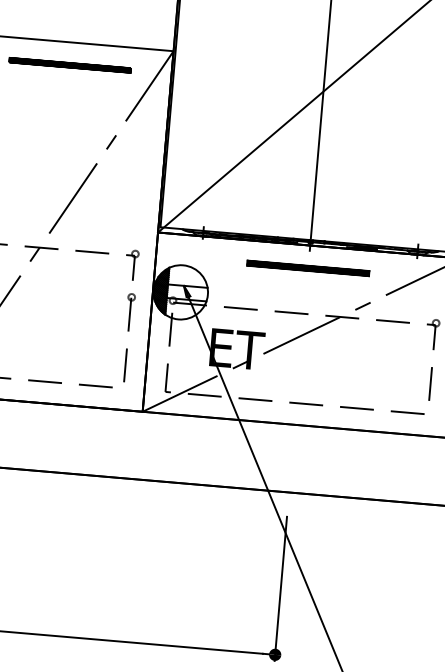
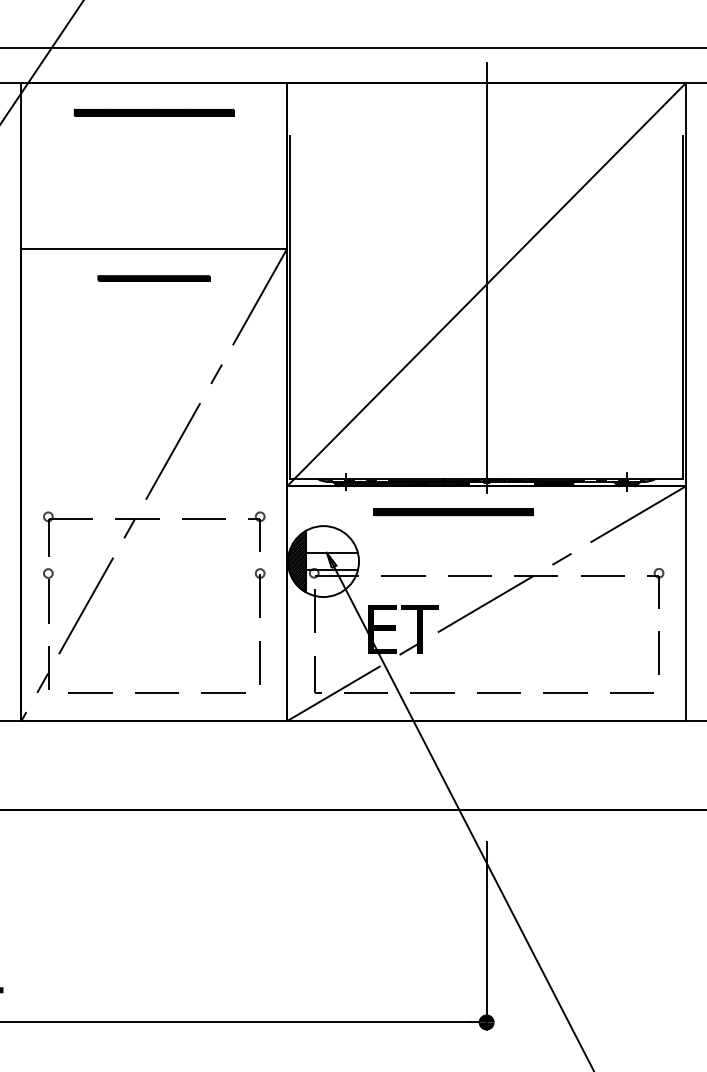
part: (69, 65) -> (153, 278), size x0.7
part: (308, 268) -> (453, 512), moved

